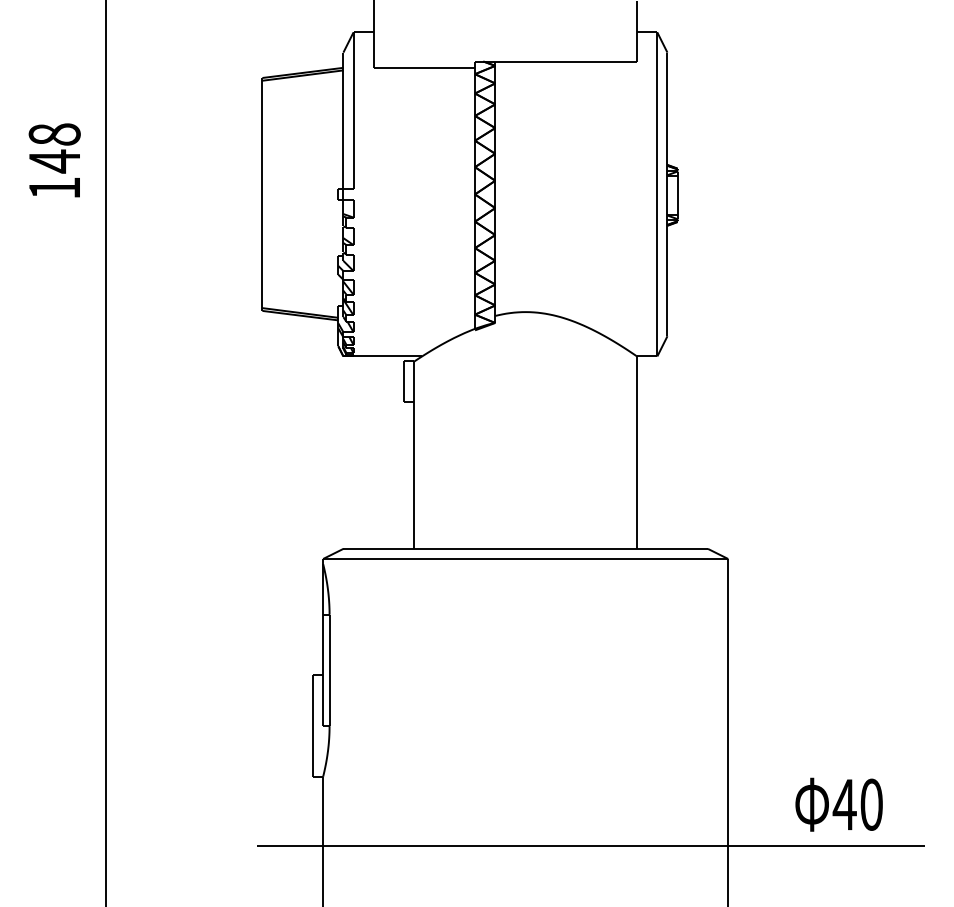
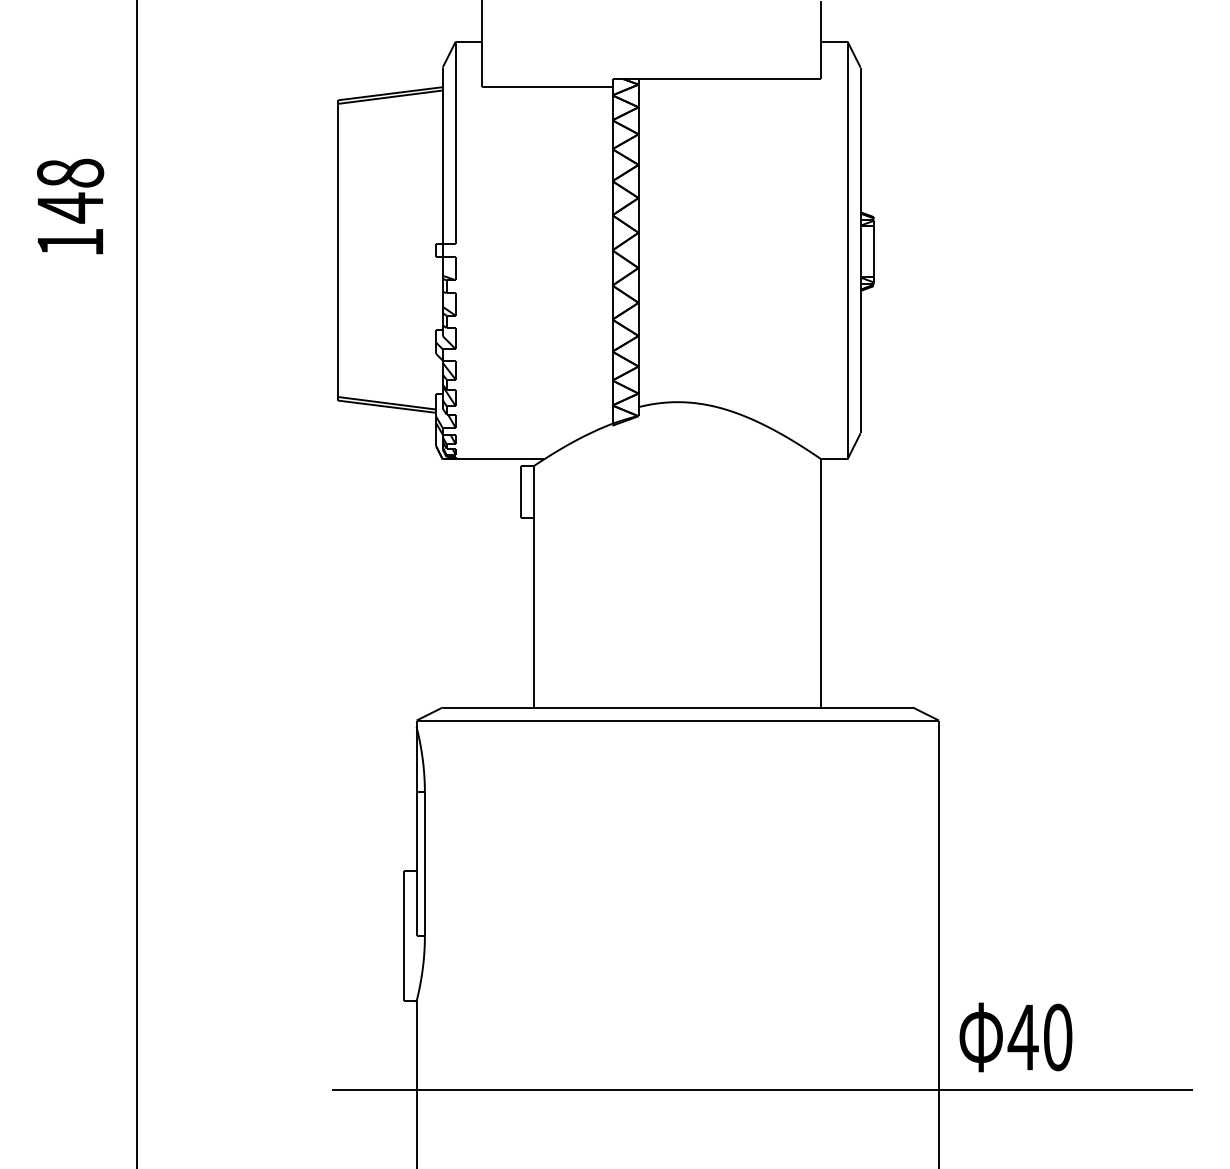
text: (838, 804) -> (1015, 1037), moved

